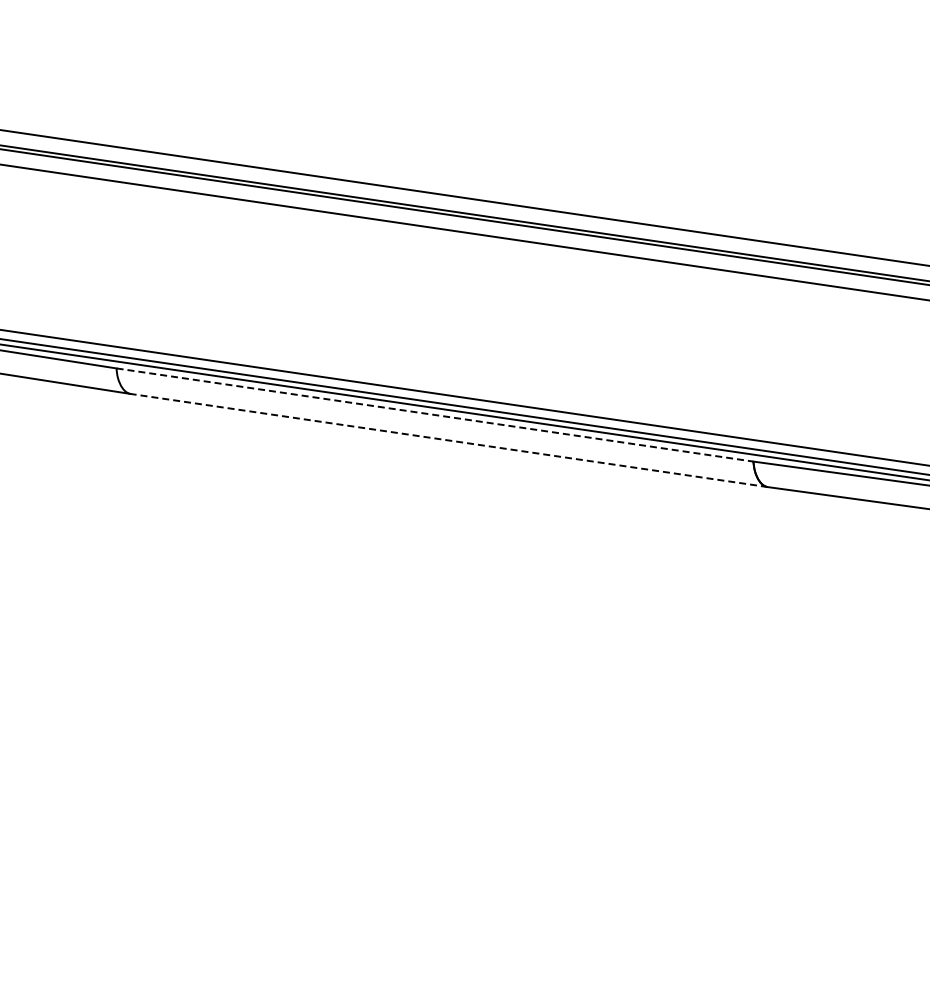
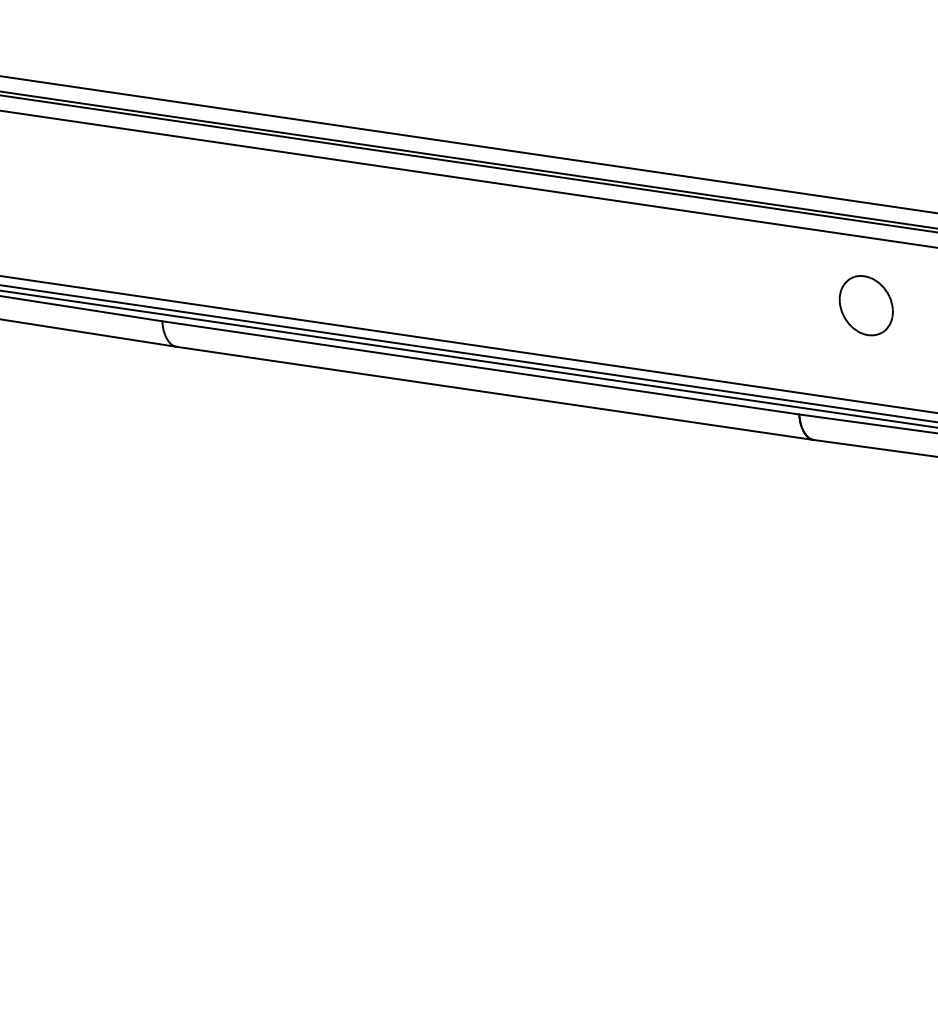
part: (819, 352) -> (865, 305), added
line: (434, 414) -> (480, 367), dashed -> solid
line: (448, 440) -> (494, 393), dashed -> solid

